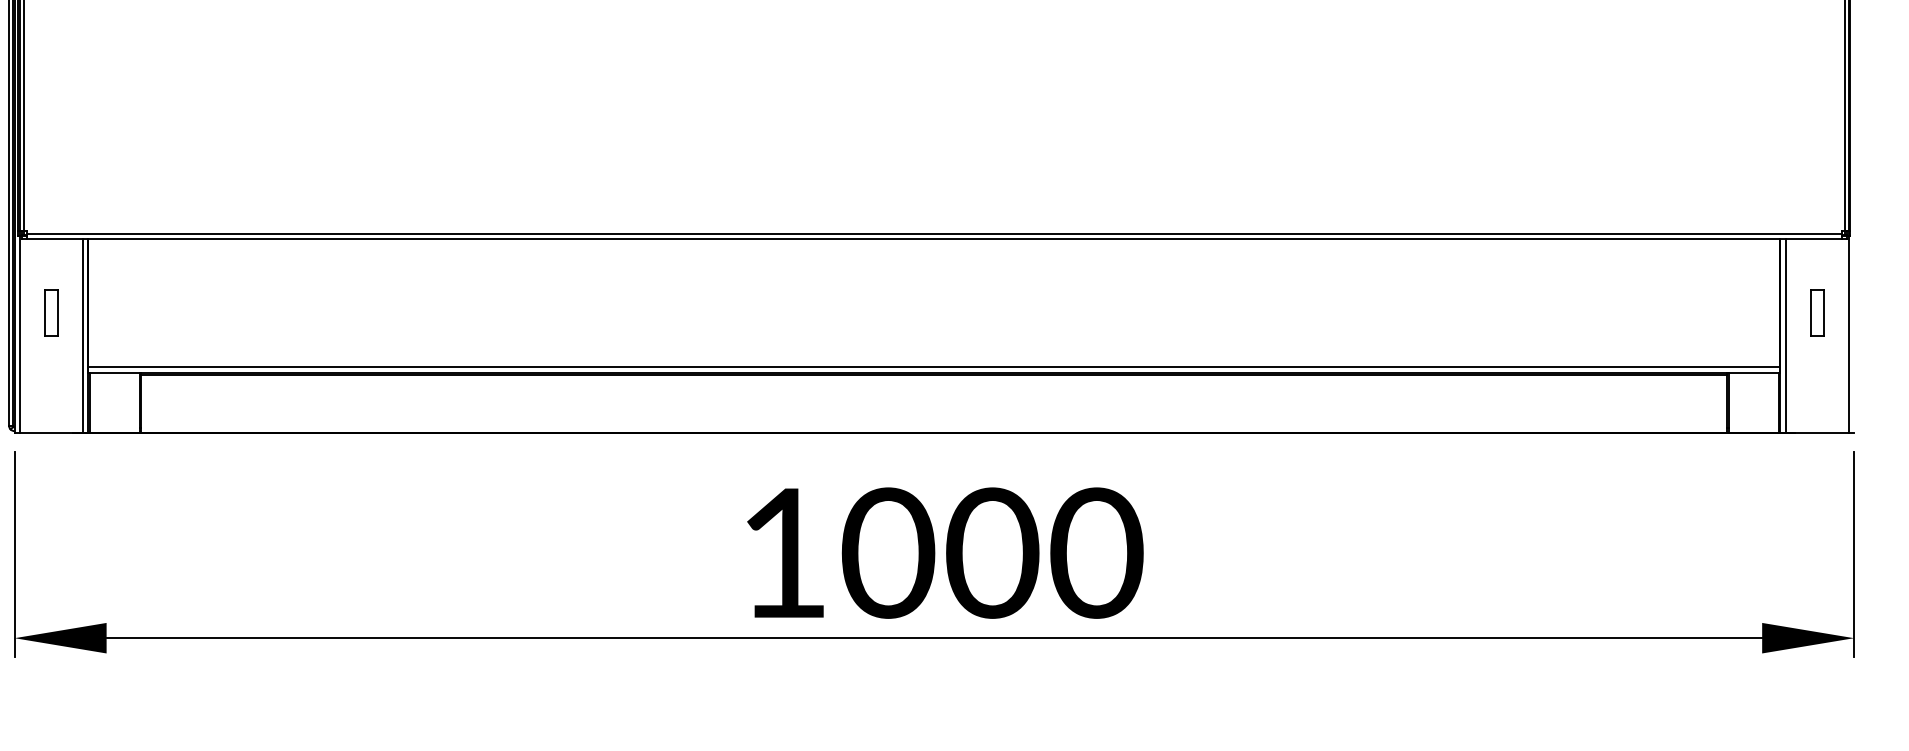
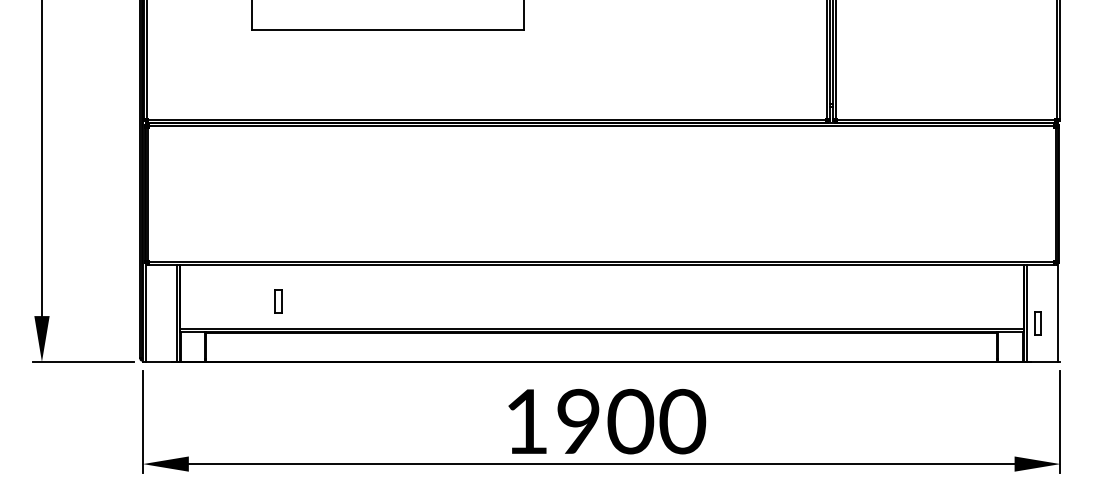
part: (51, 312) -> (278, 301), moved
part: (1816, 312) -> (1037, 323), moved
text: (887, 552) -> (578, 421), 1000 -> 1900

